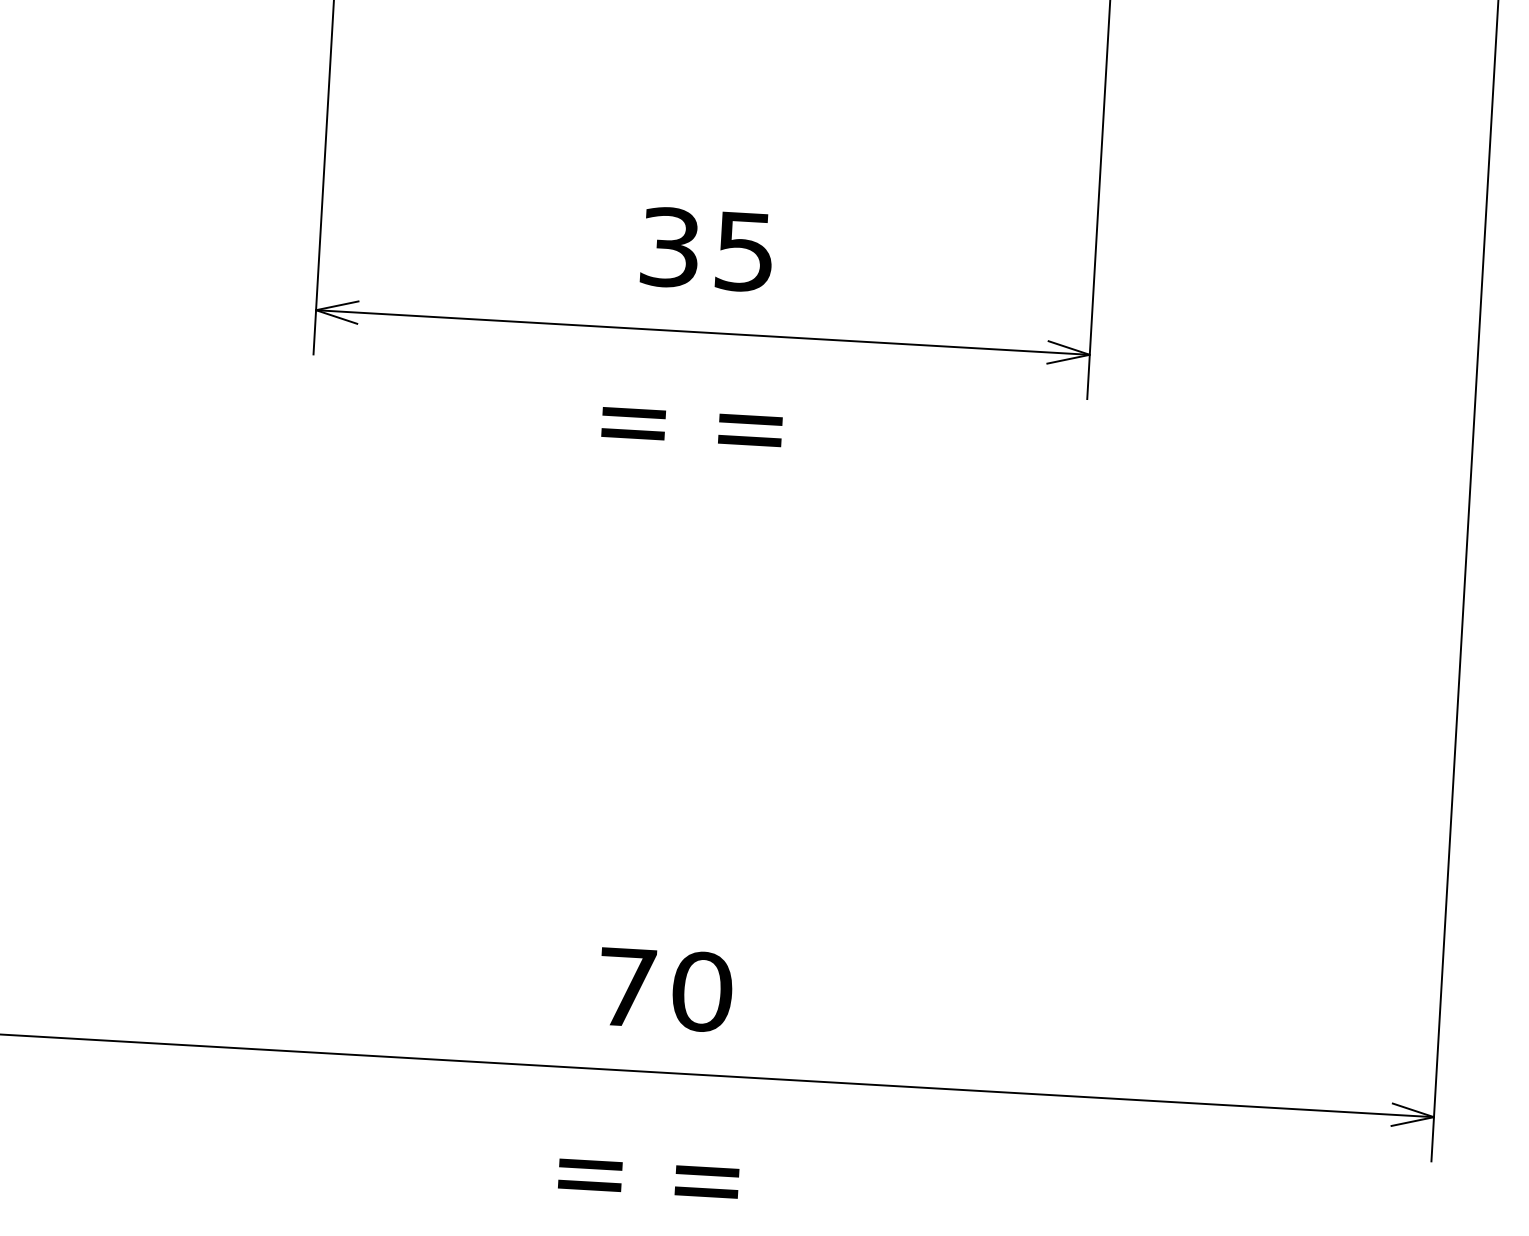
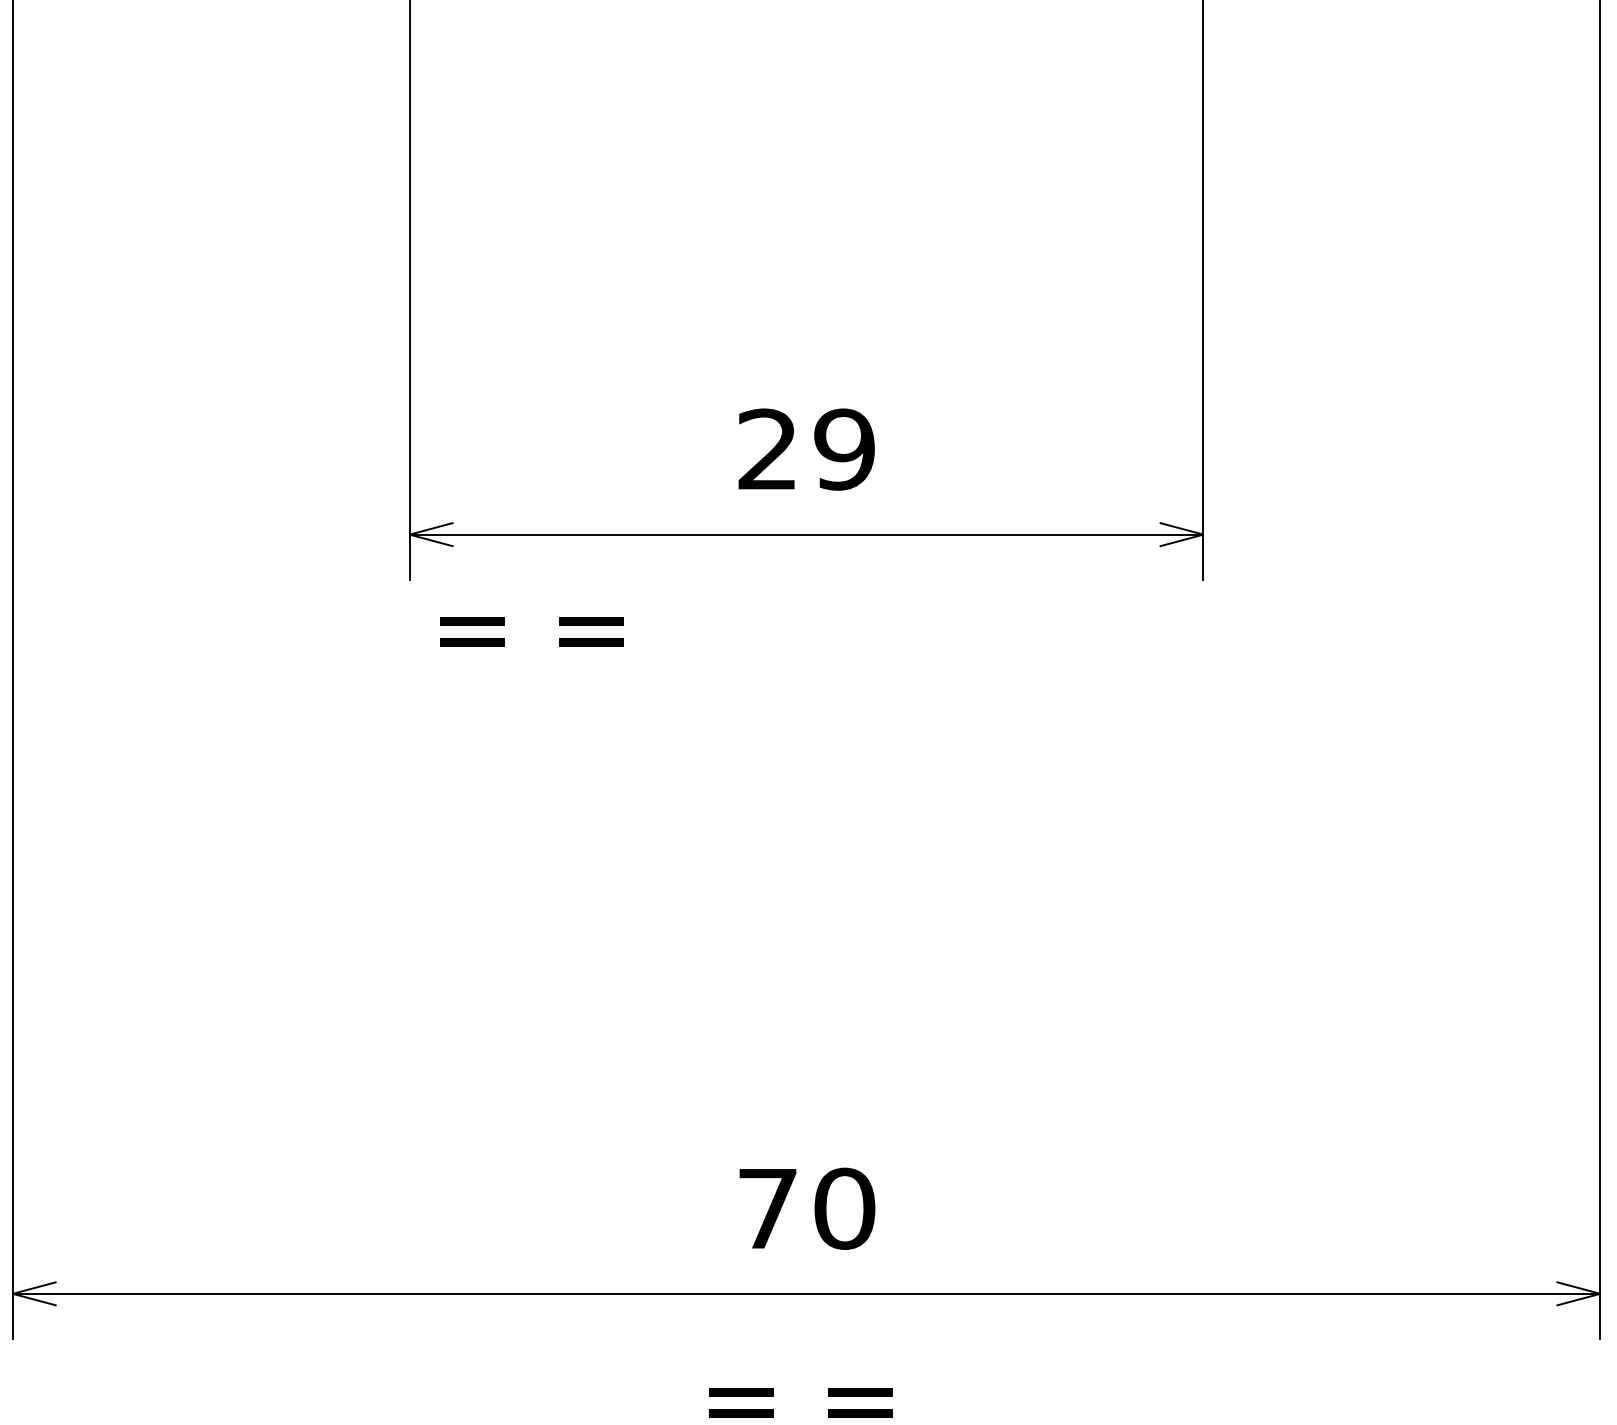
text: (707, 249) -> (806, 449), 35 -> 29
text: (691, 426) -> (531, 631), moved

